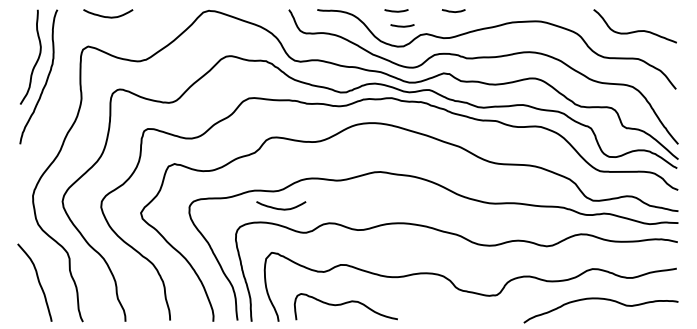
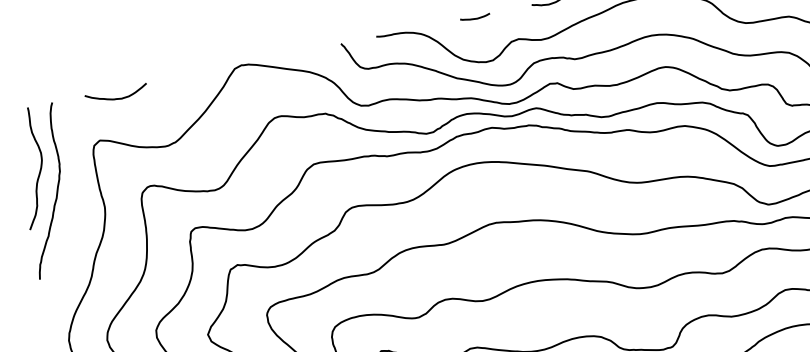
line: (402, 25) -> (486, 34), removed
curve: (281, 208) -> (382, 293), removed

